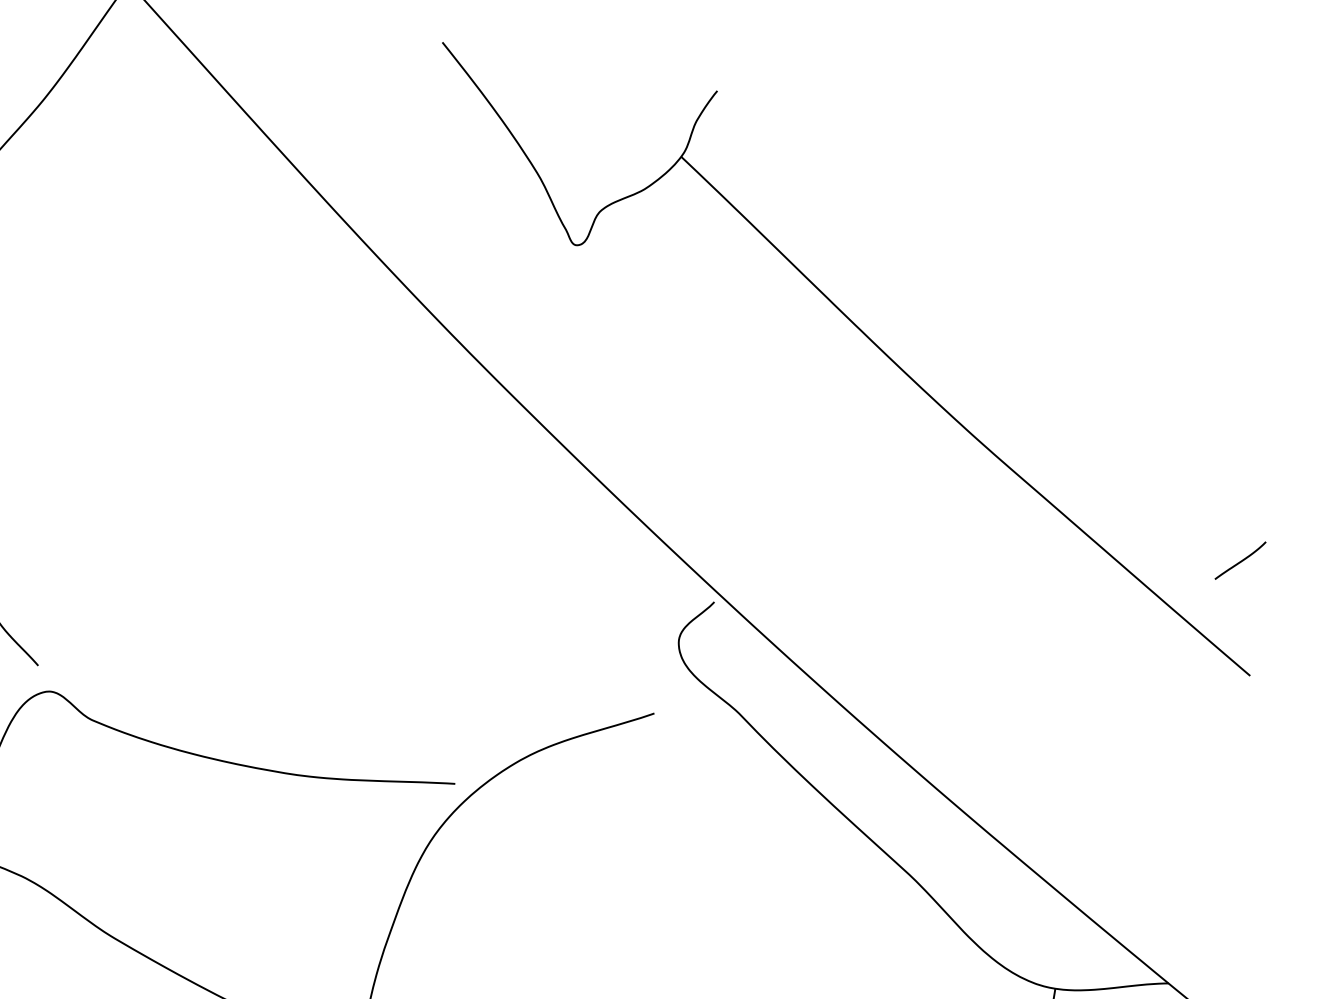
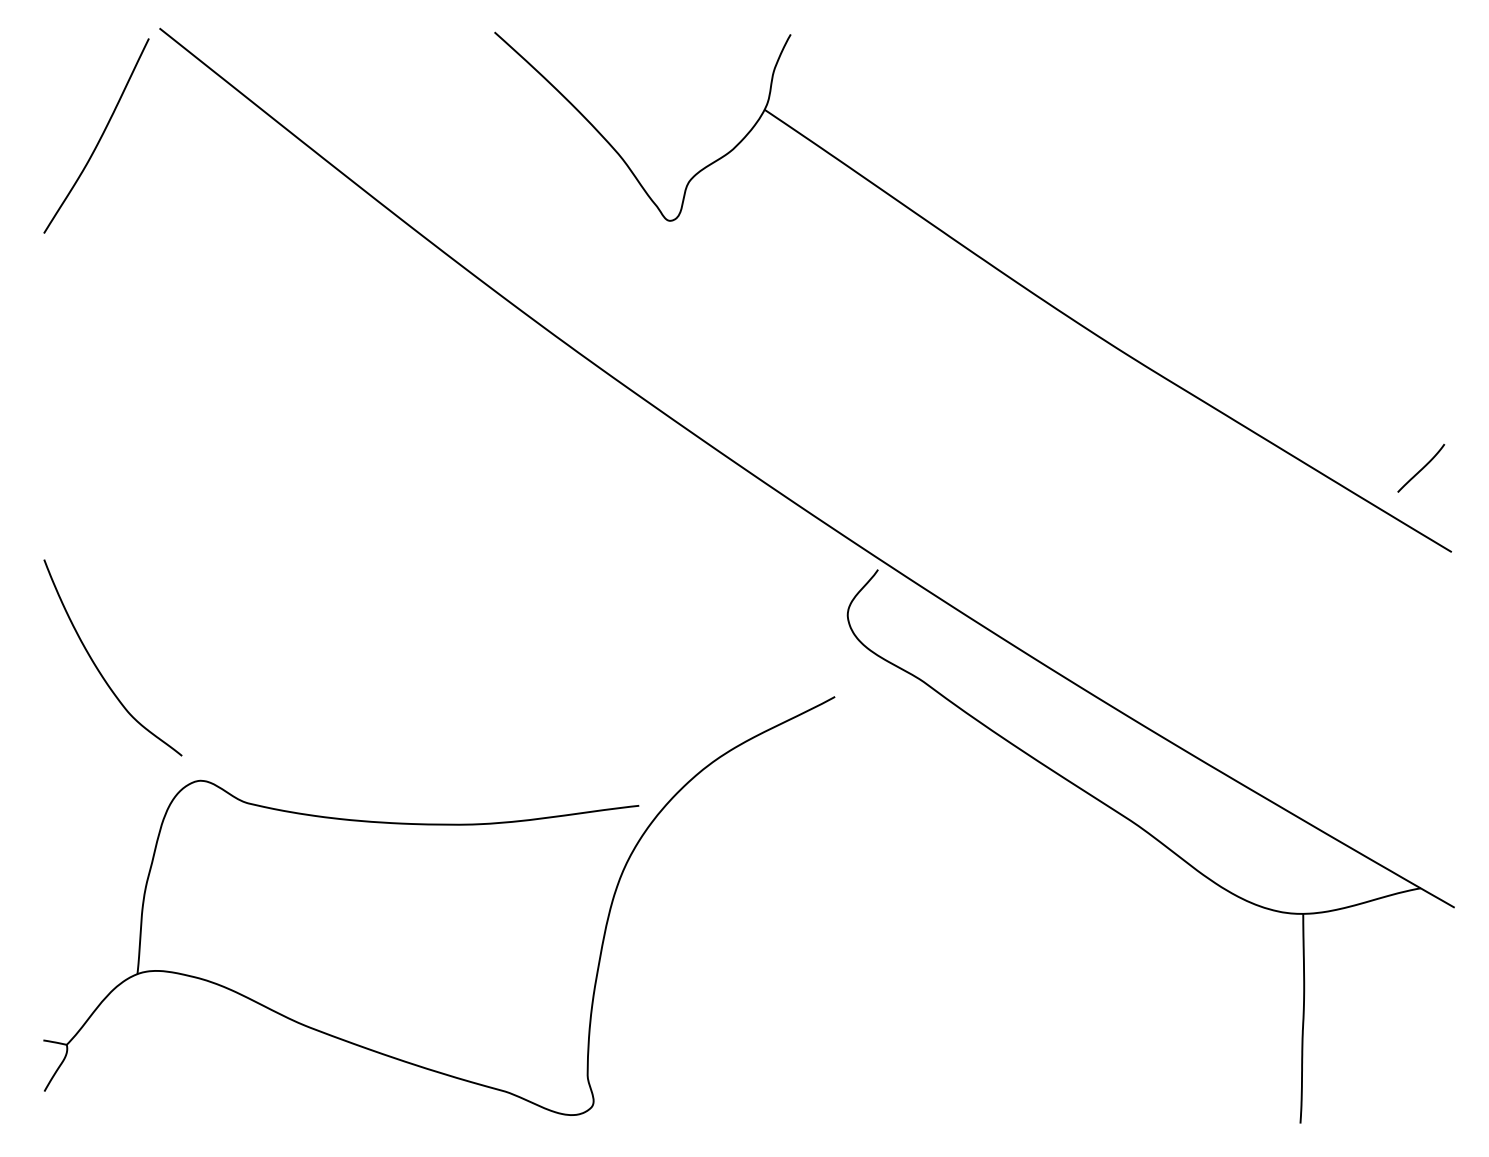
curve: (1240, 560) -> (1421, 468), moved

